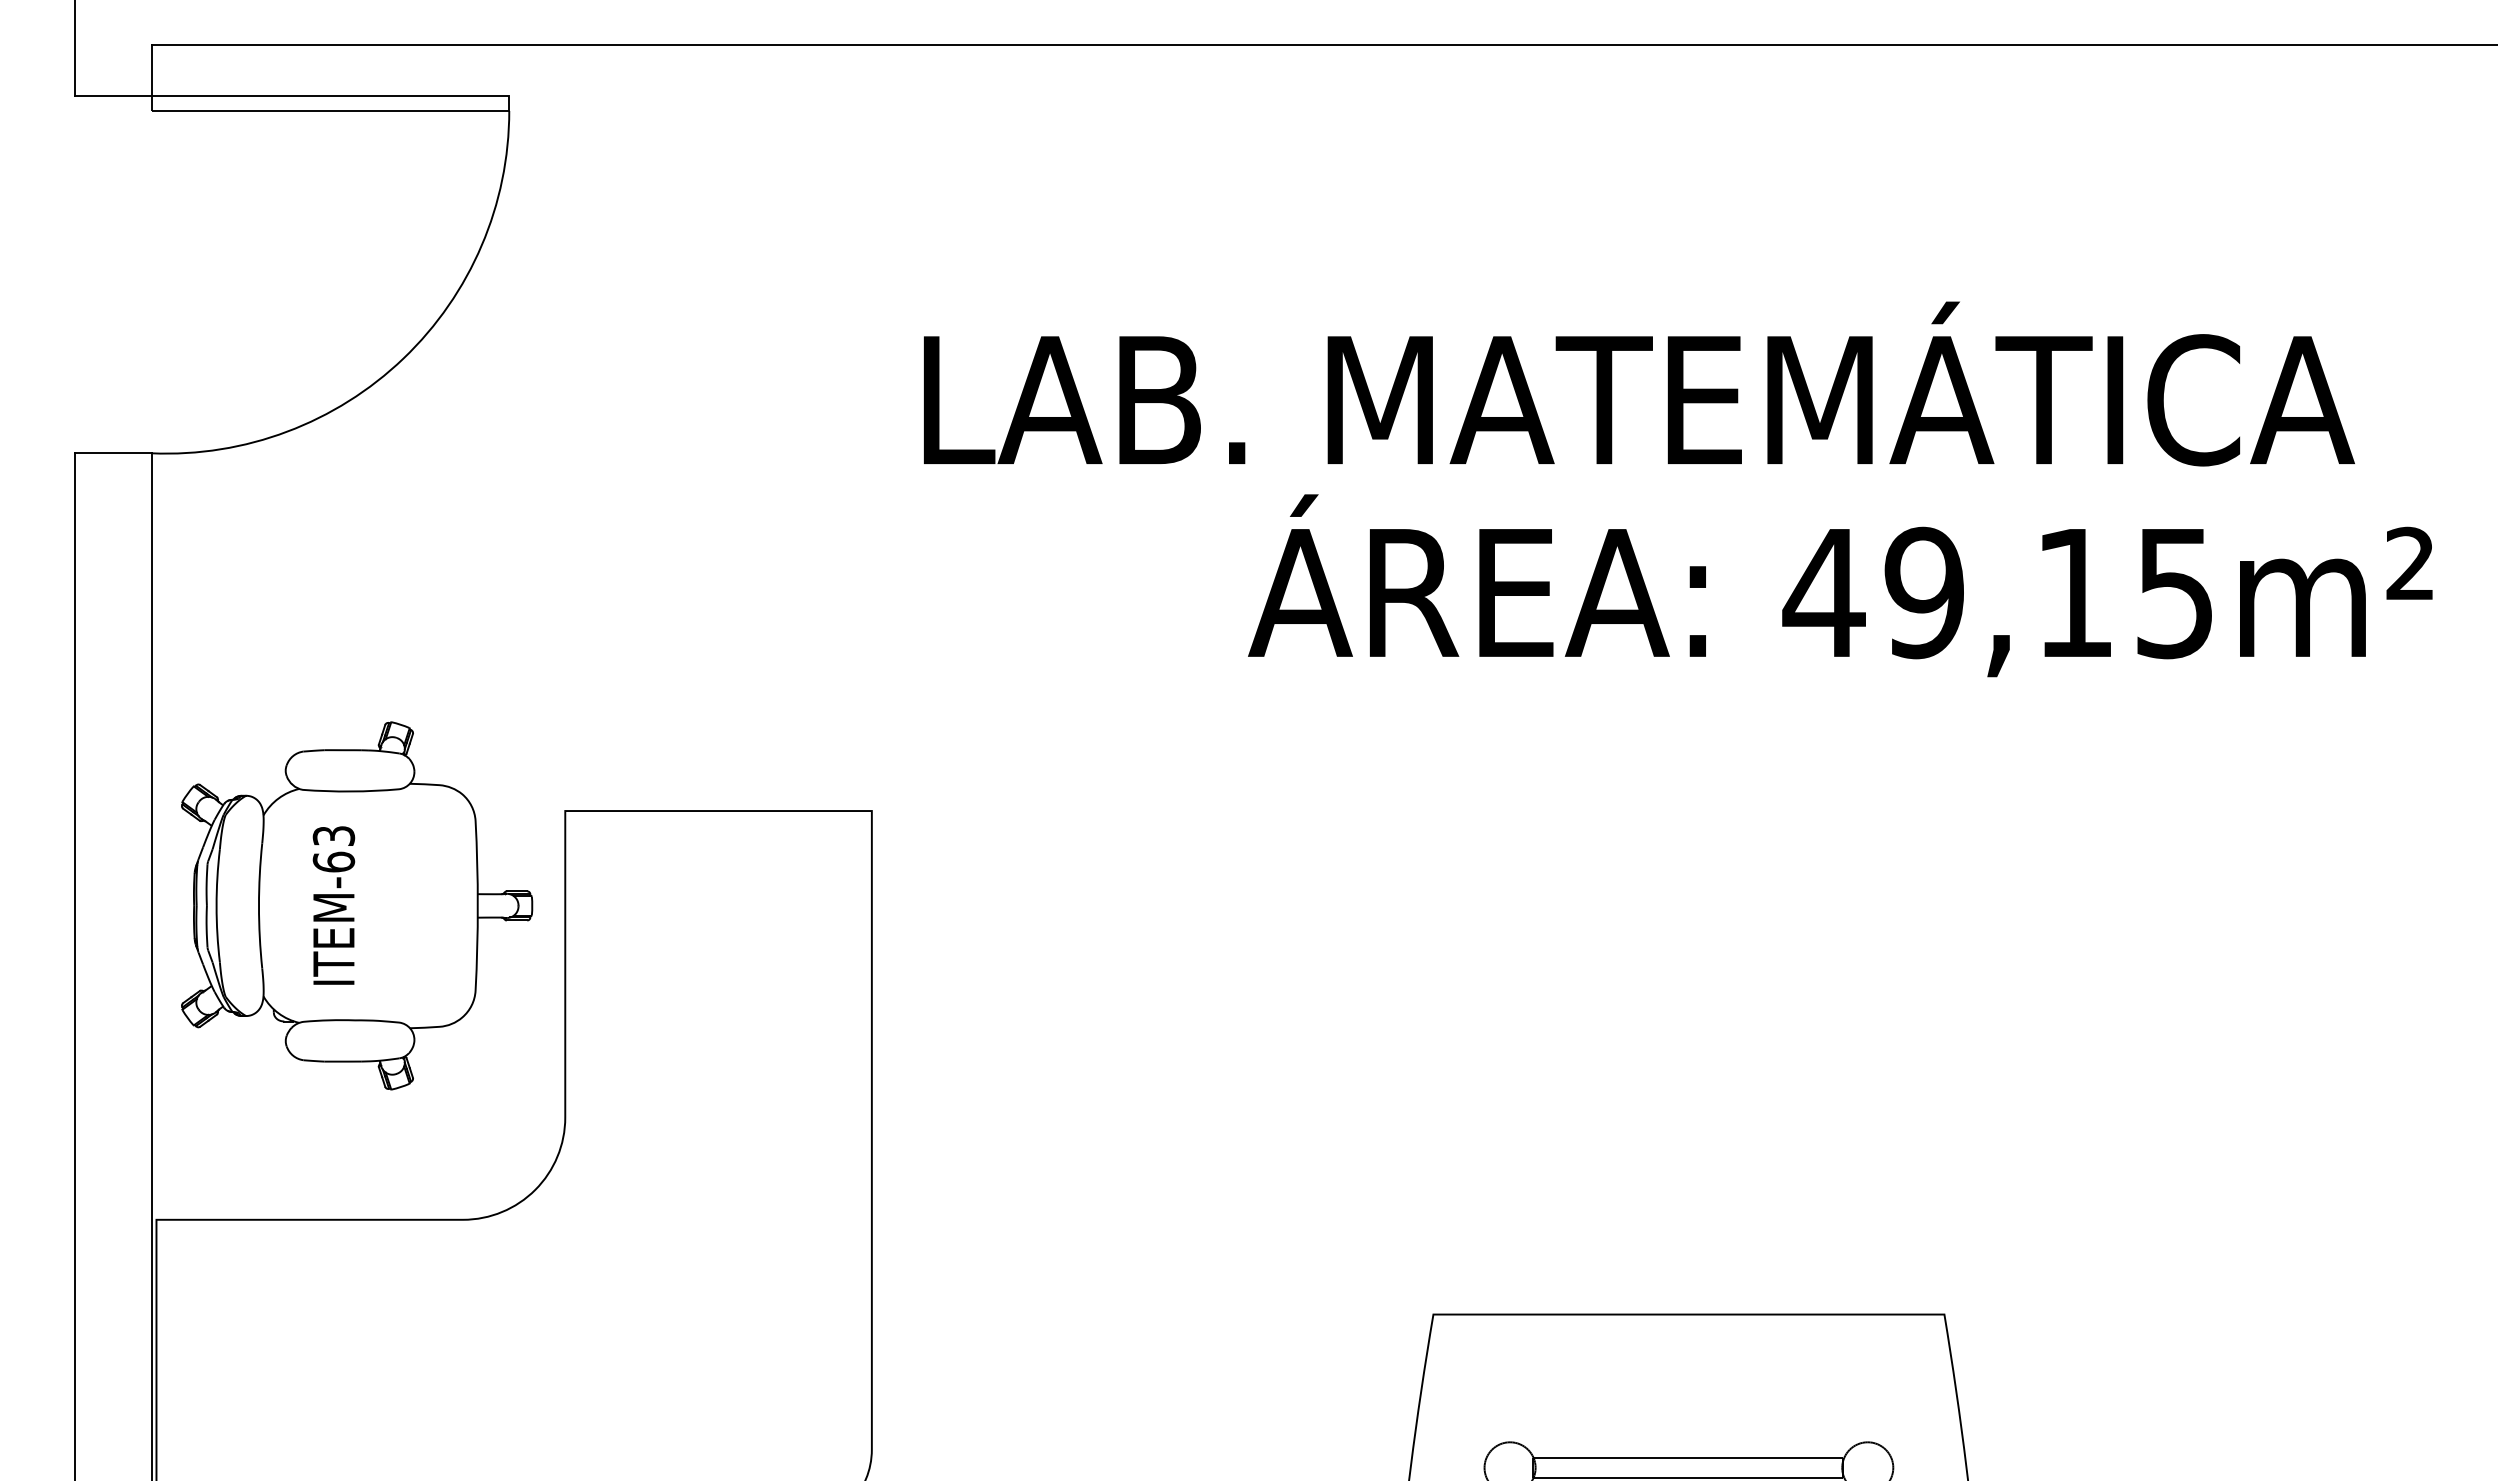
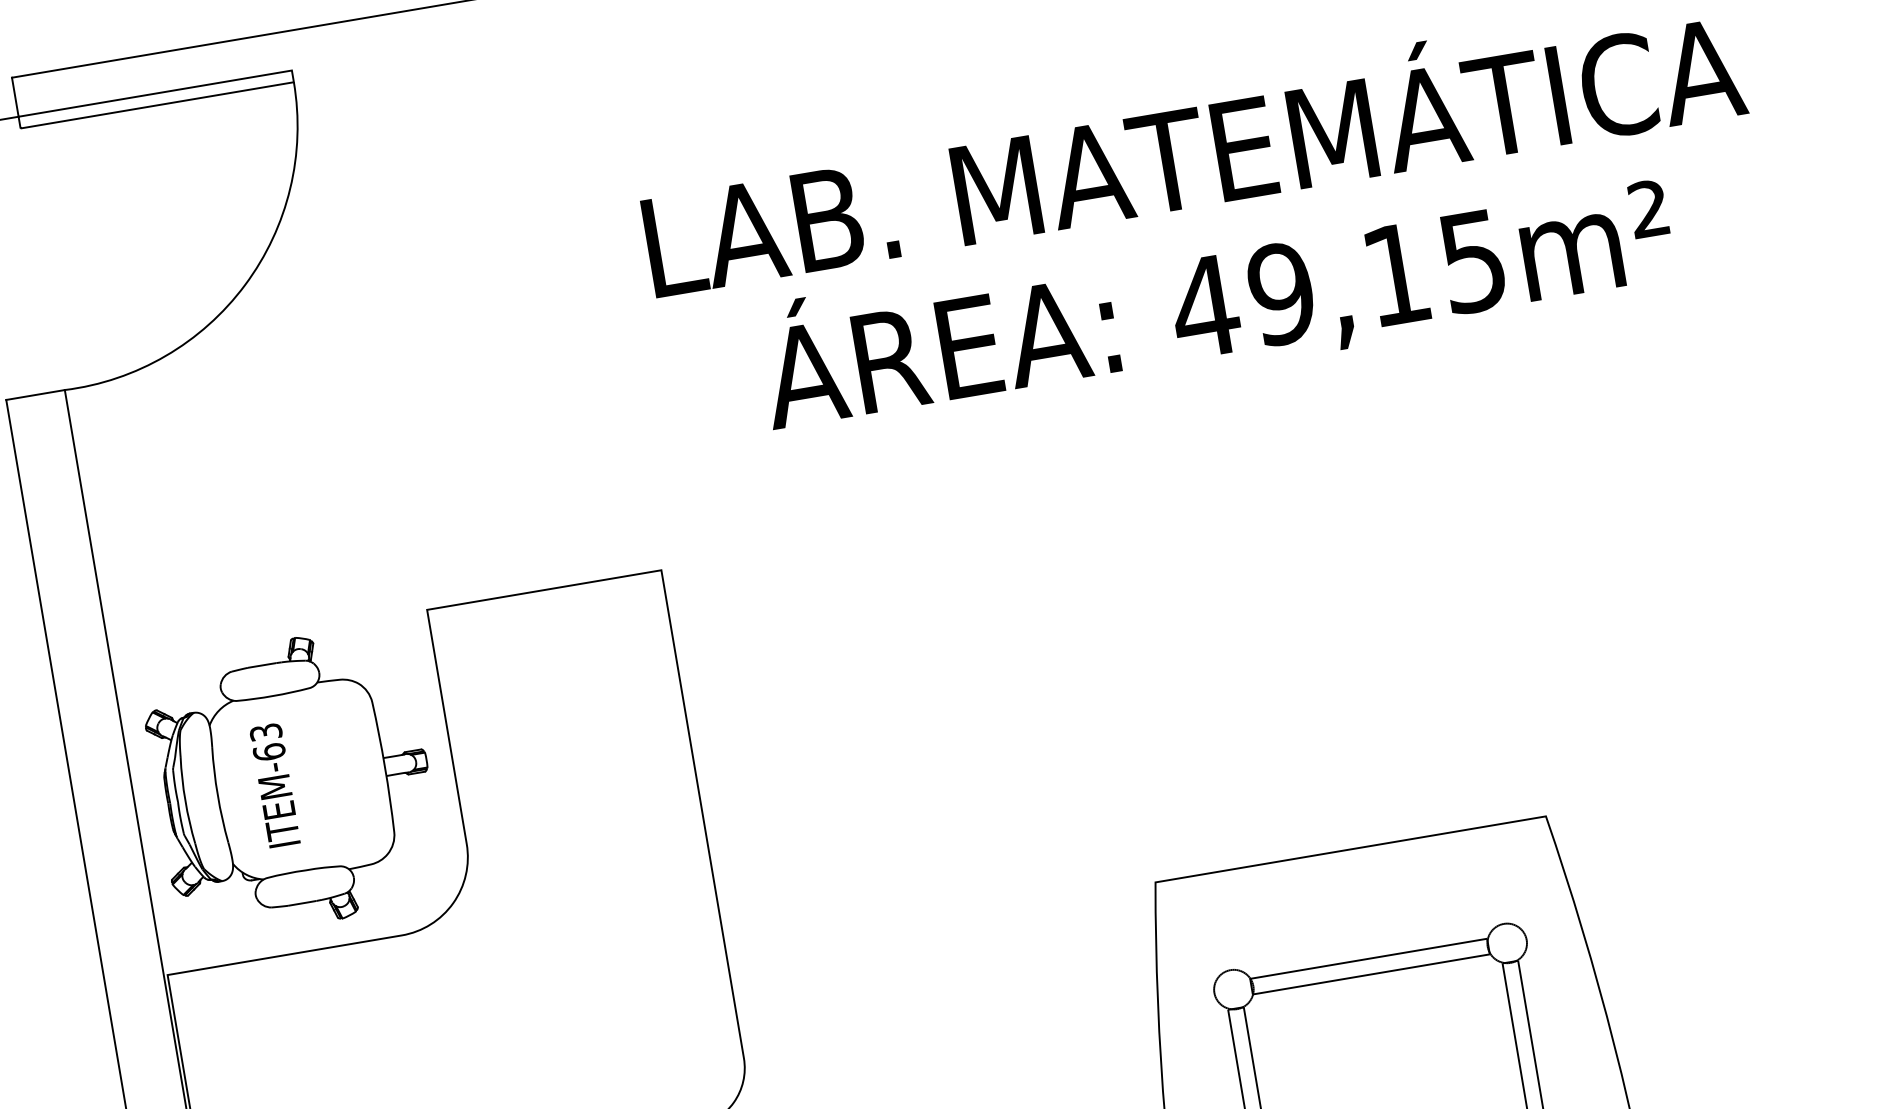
text: (1840, 585) -> (1216, 299), moved
part: (357, 905) -> (293, 782), moved

